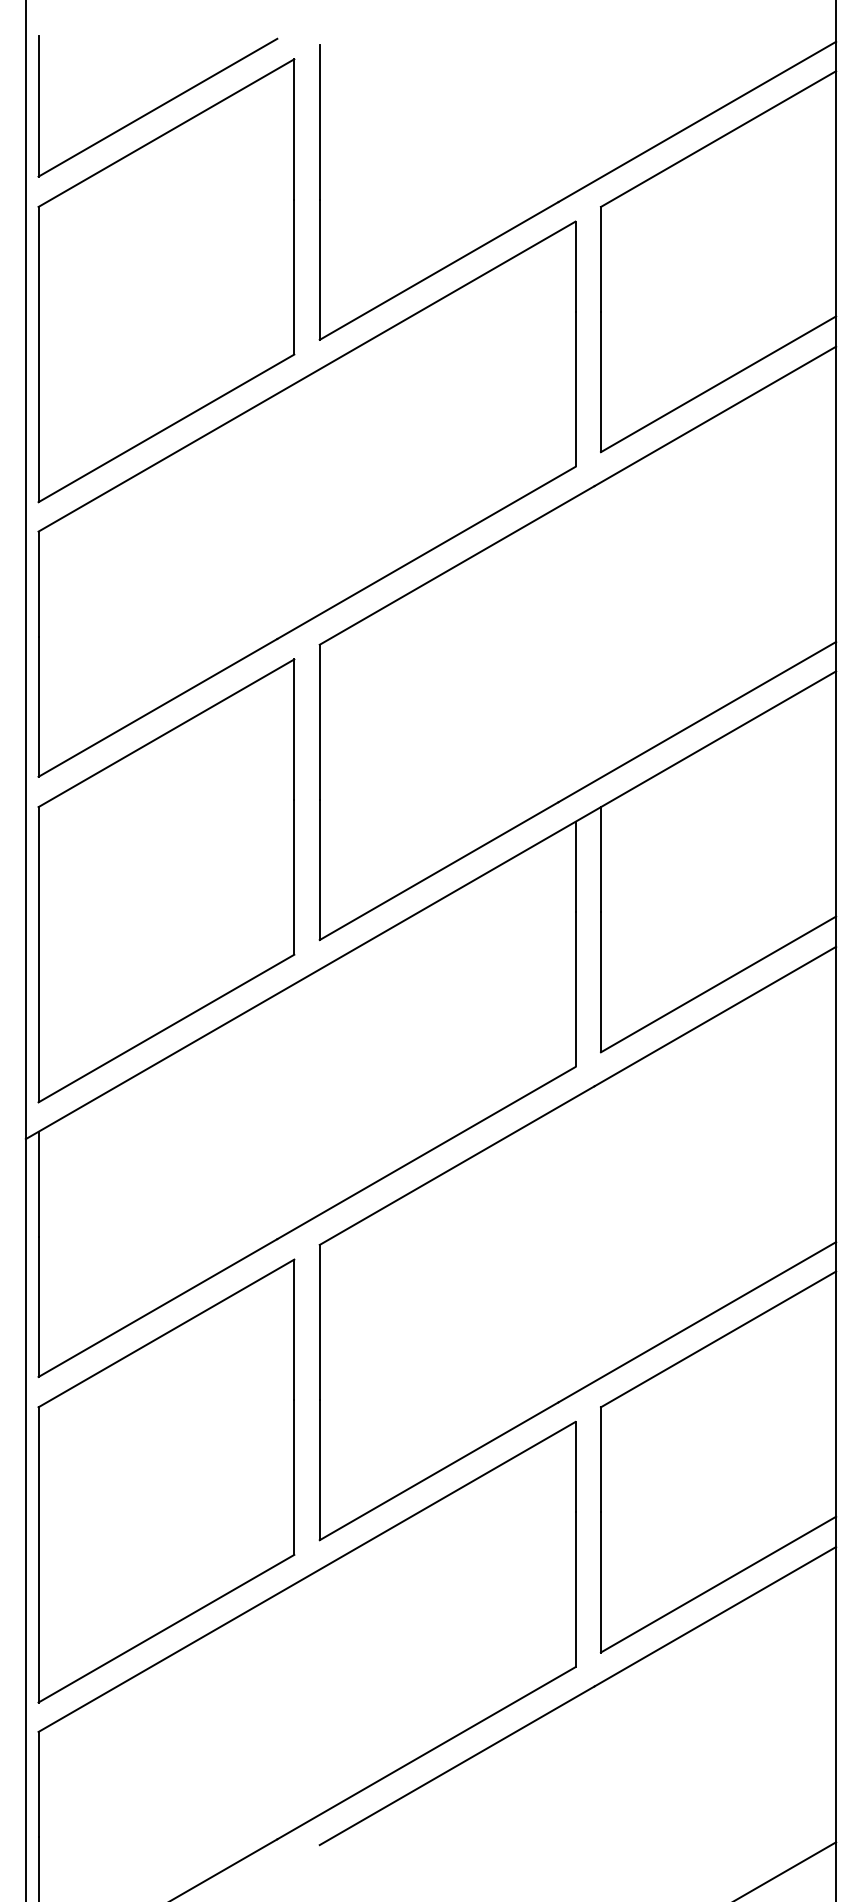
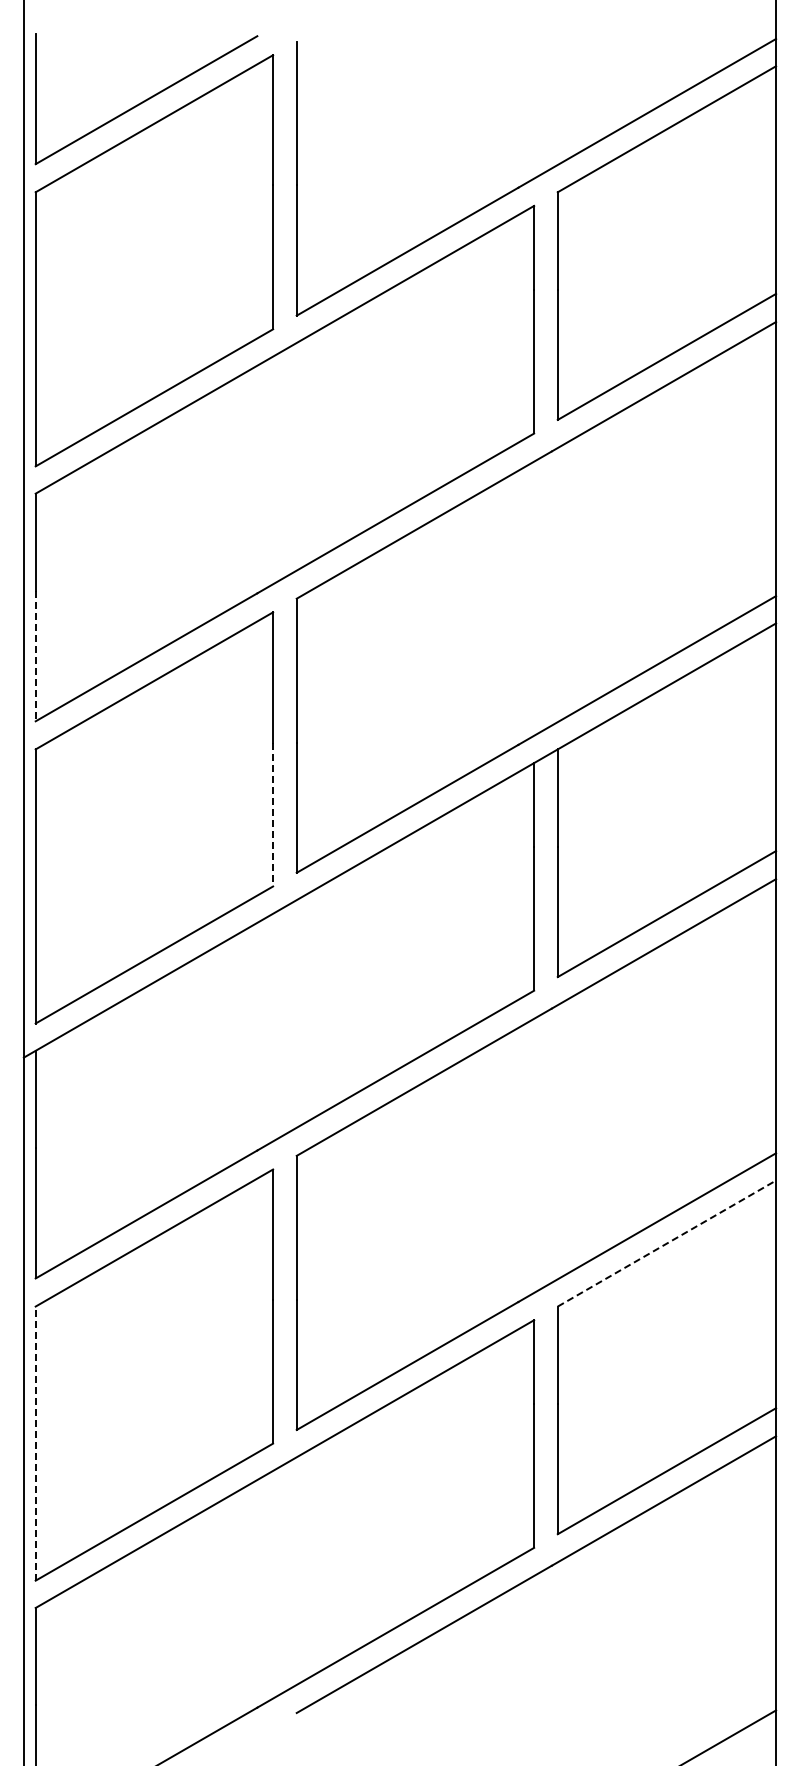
line: (38, 707) -> (35, 656), solid -> dashed
line: (294, 877) -> (273, 814), solid -> dashed
line: (719, 1339) -> (667, 1243), solid -> dashed
line: (38, 1554) -> (35, 1443), solid -> dashed

